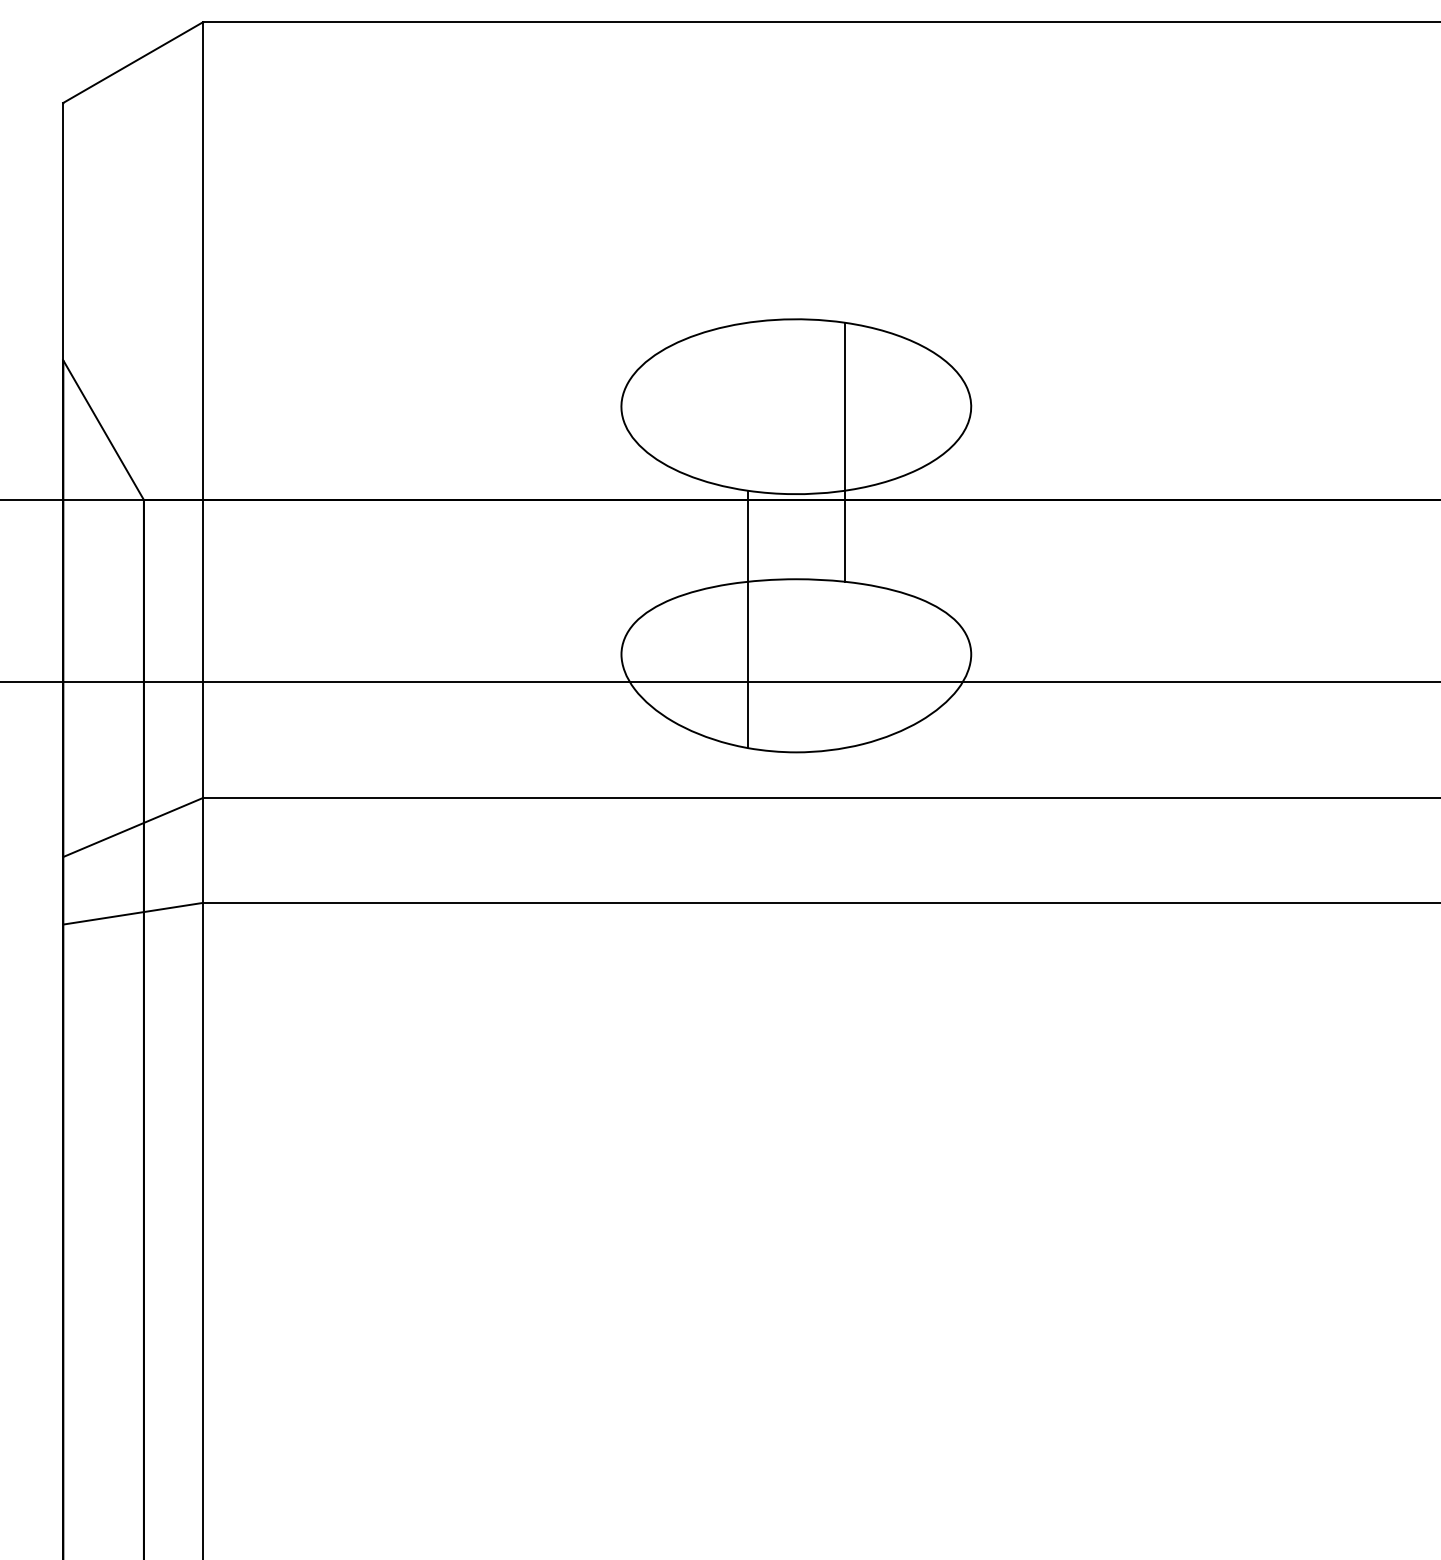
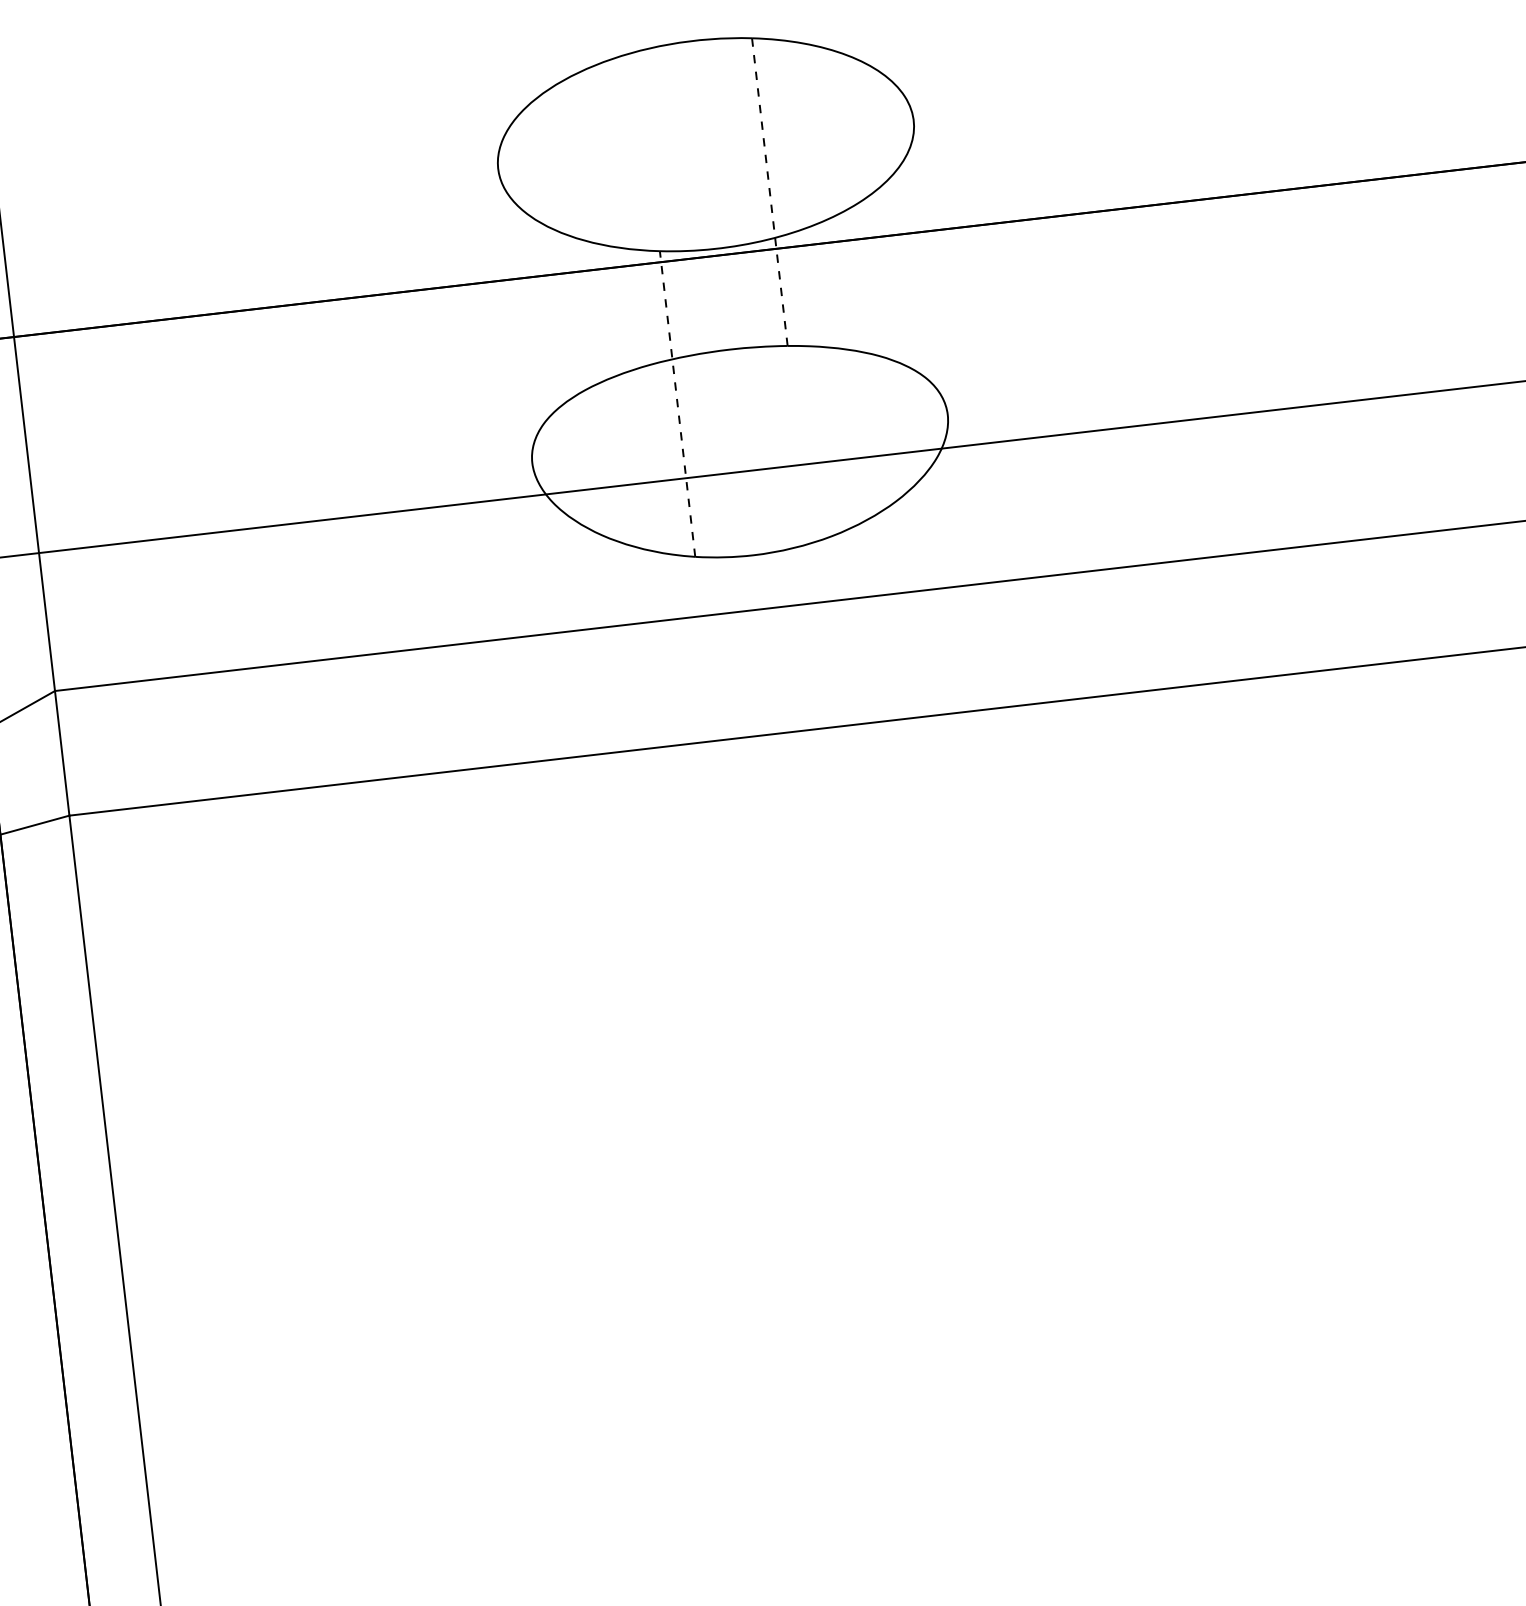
line: (844, 452) -> (769, 192), solid -> dashed
line: (747, 619) -> (677, 404), solid -> dashed

